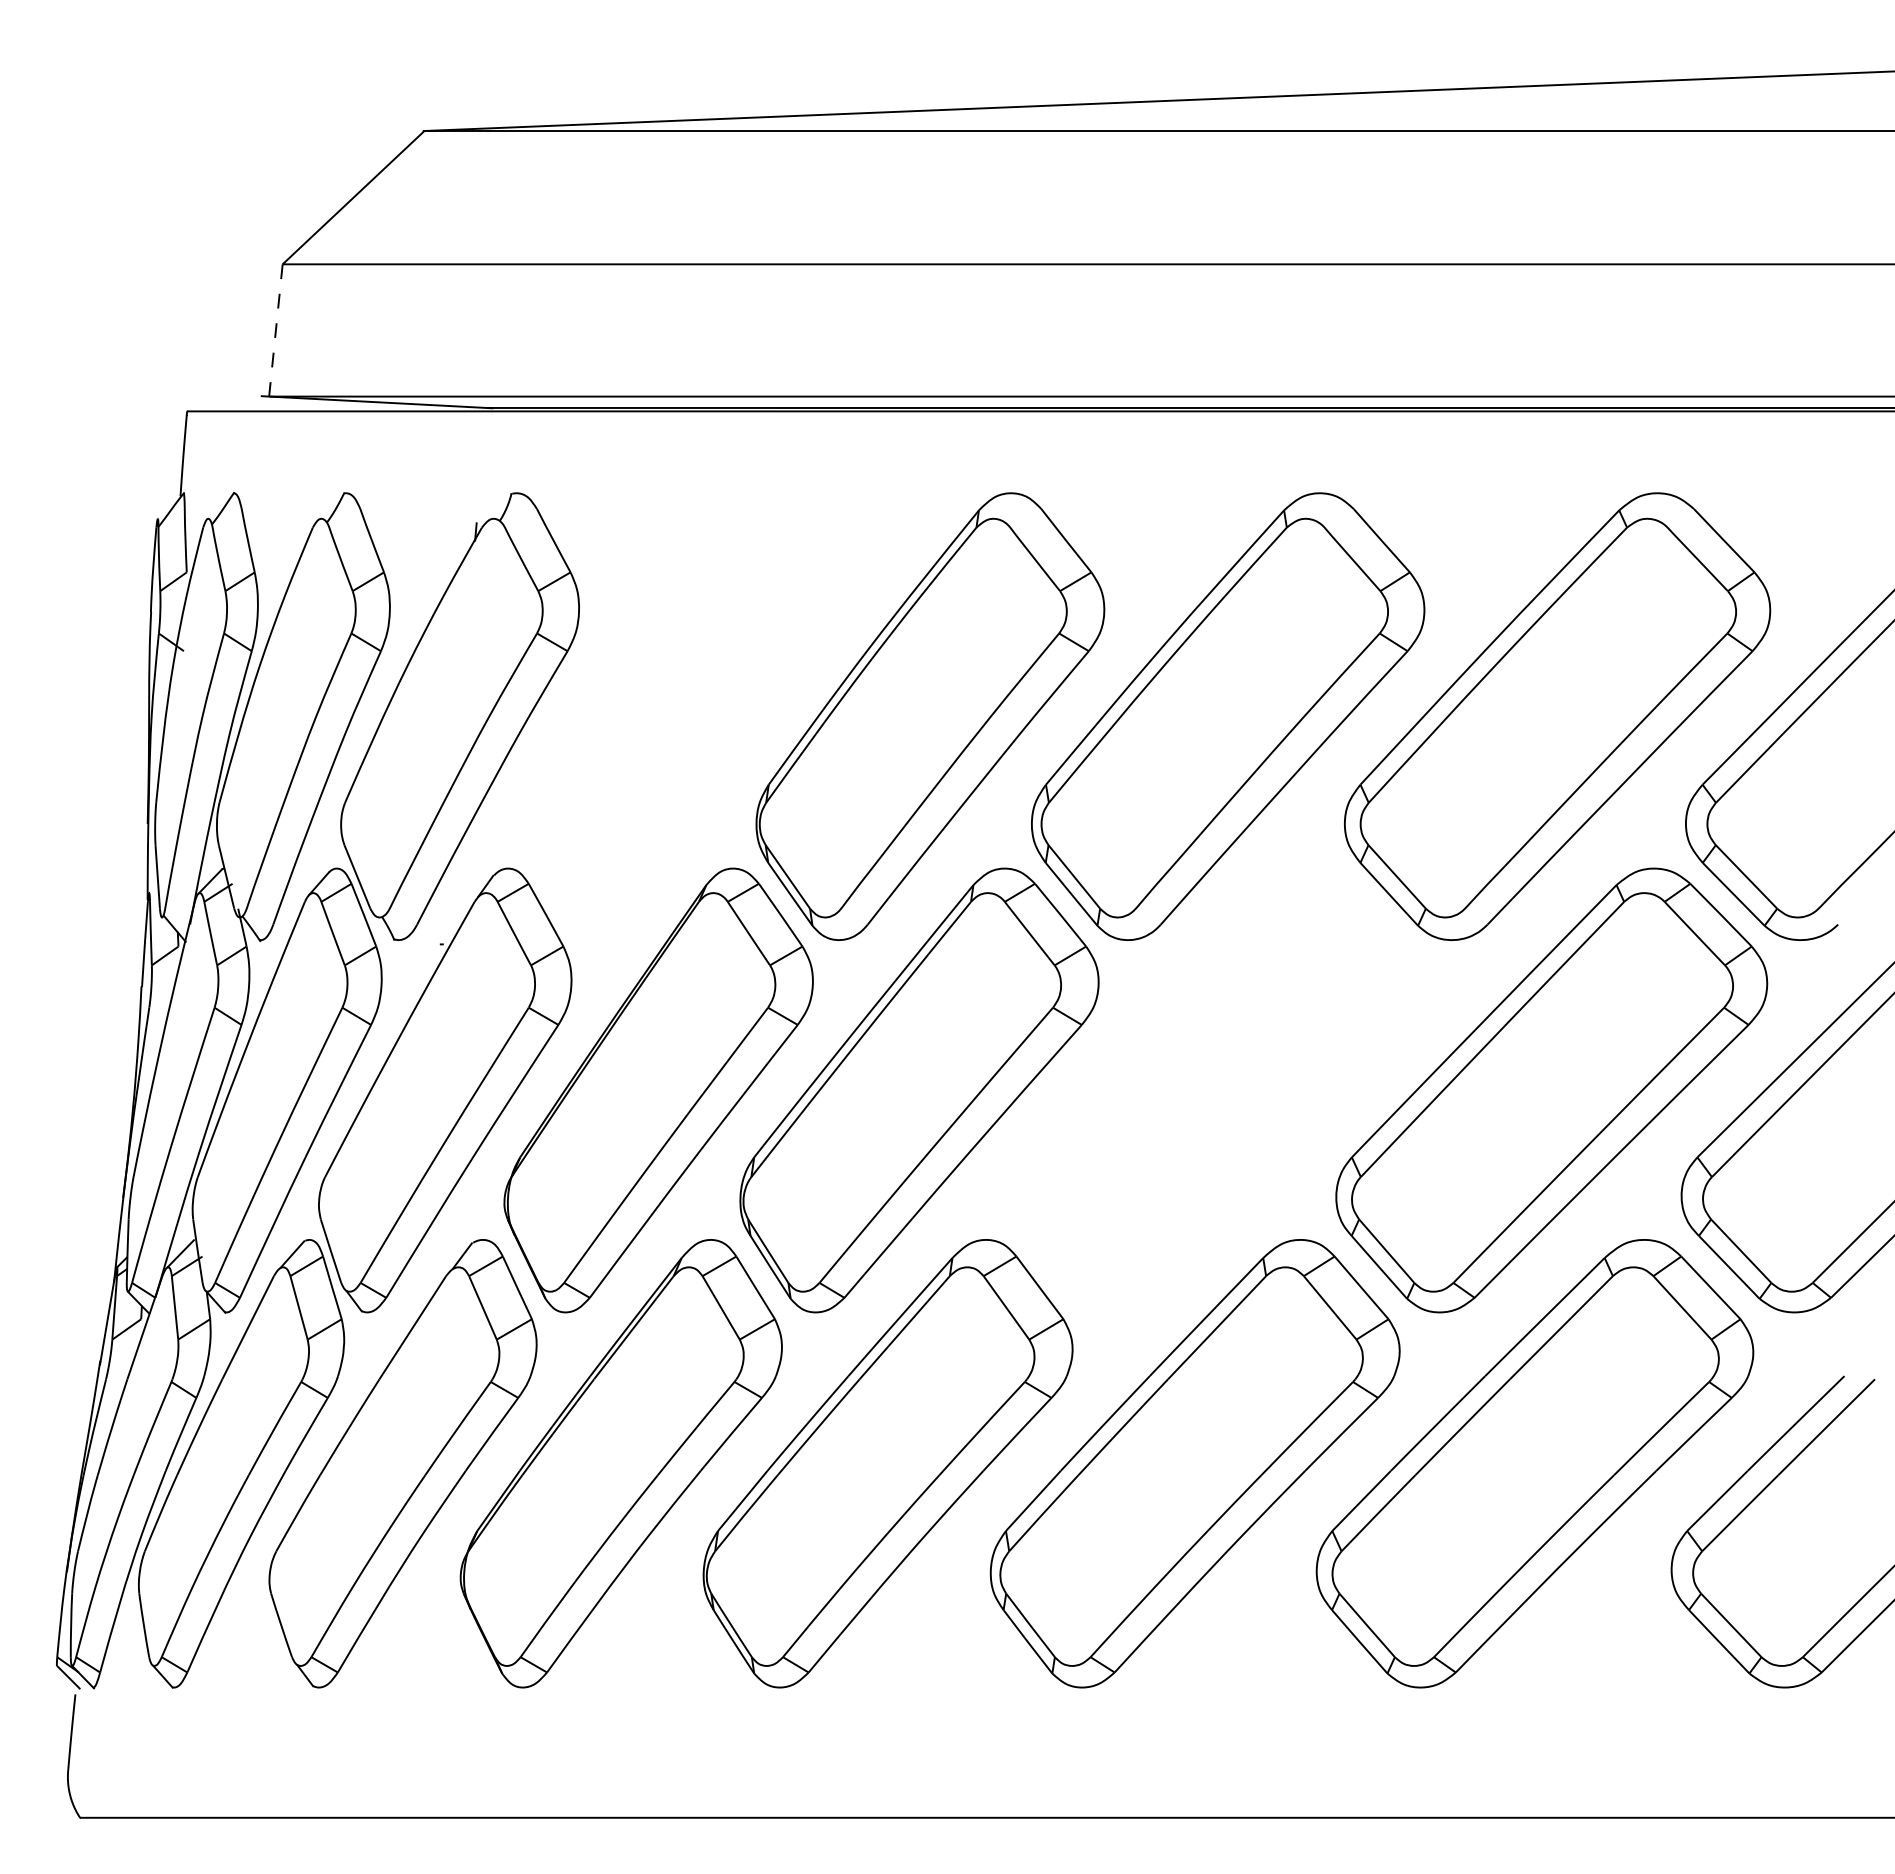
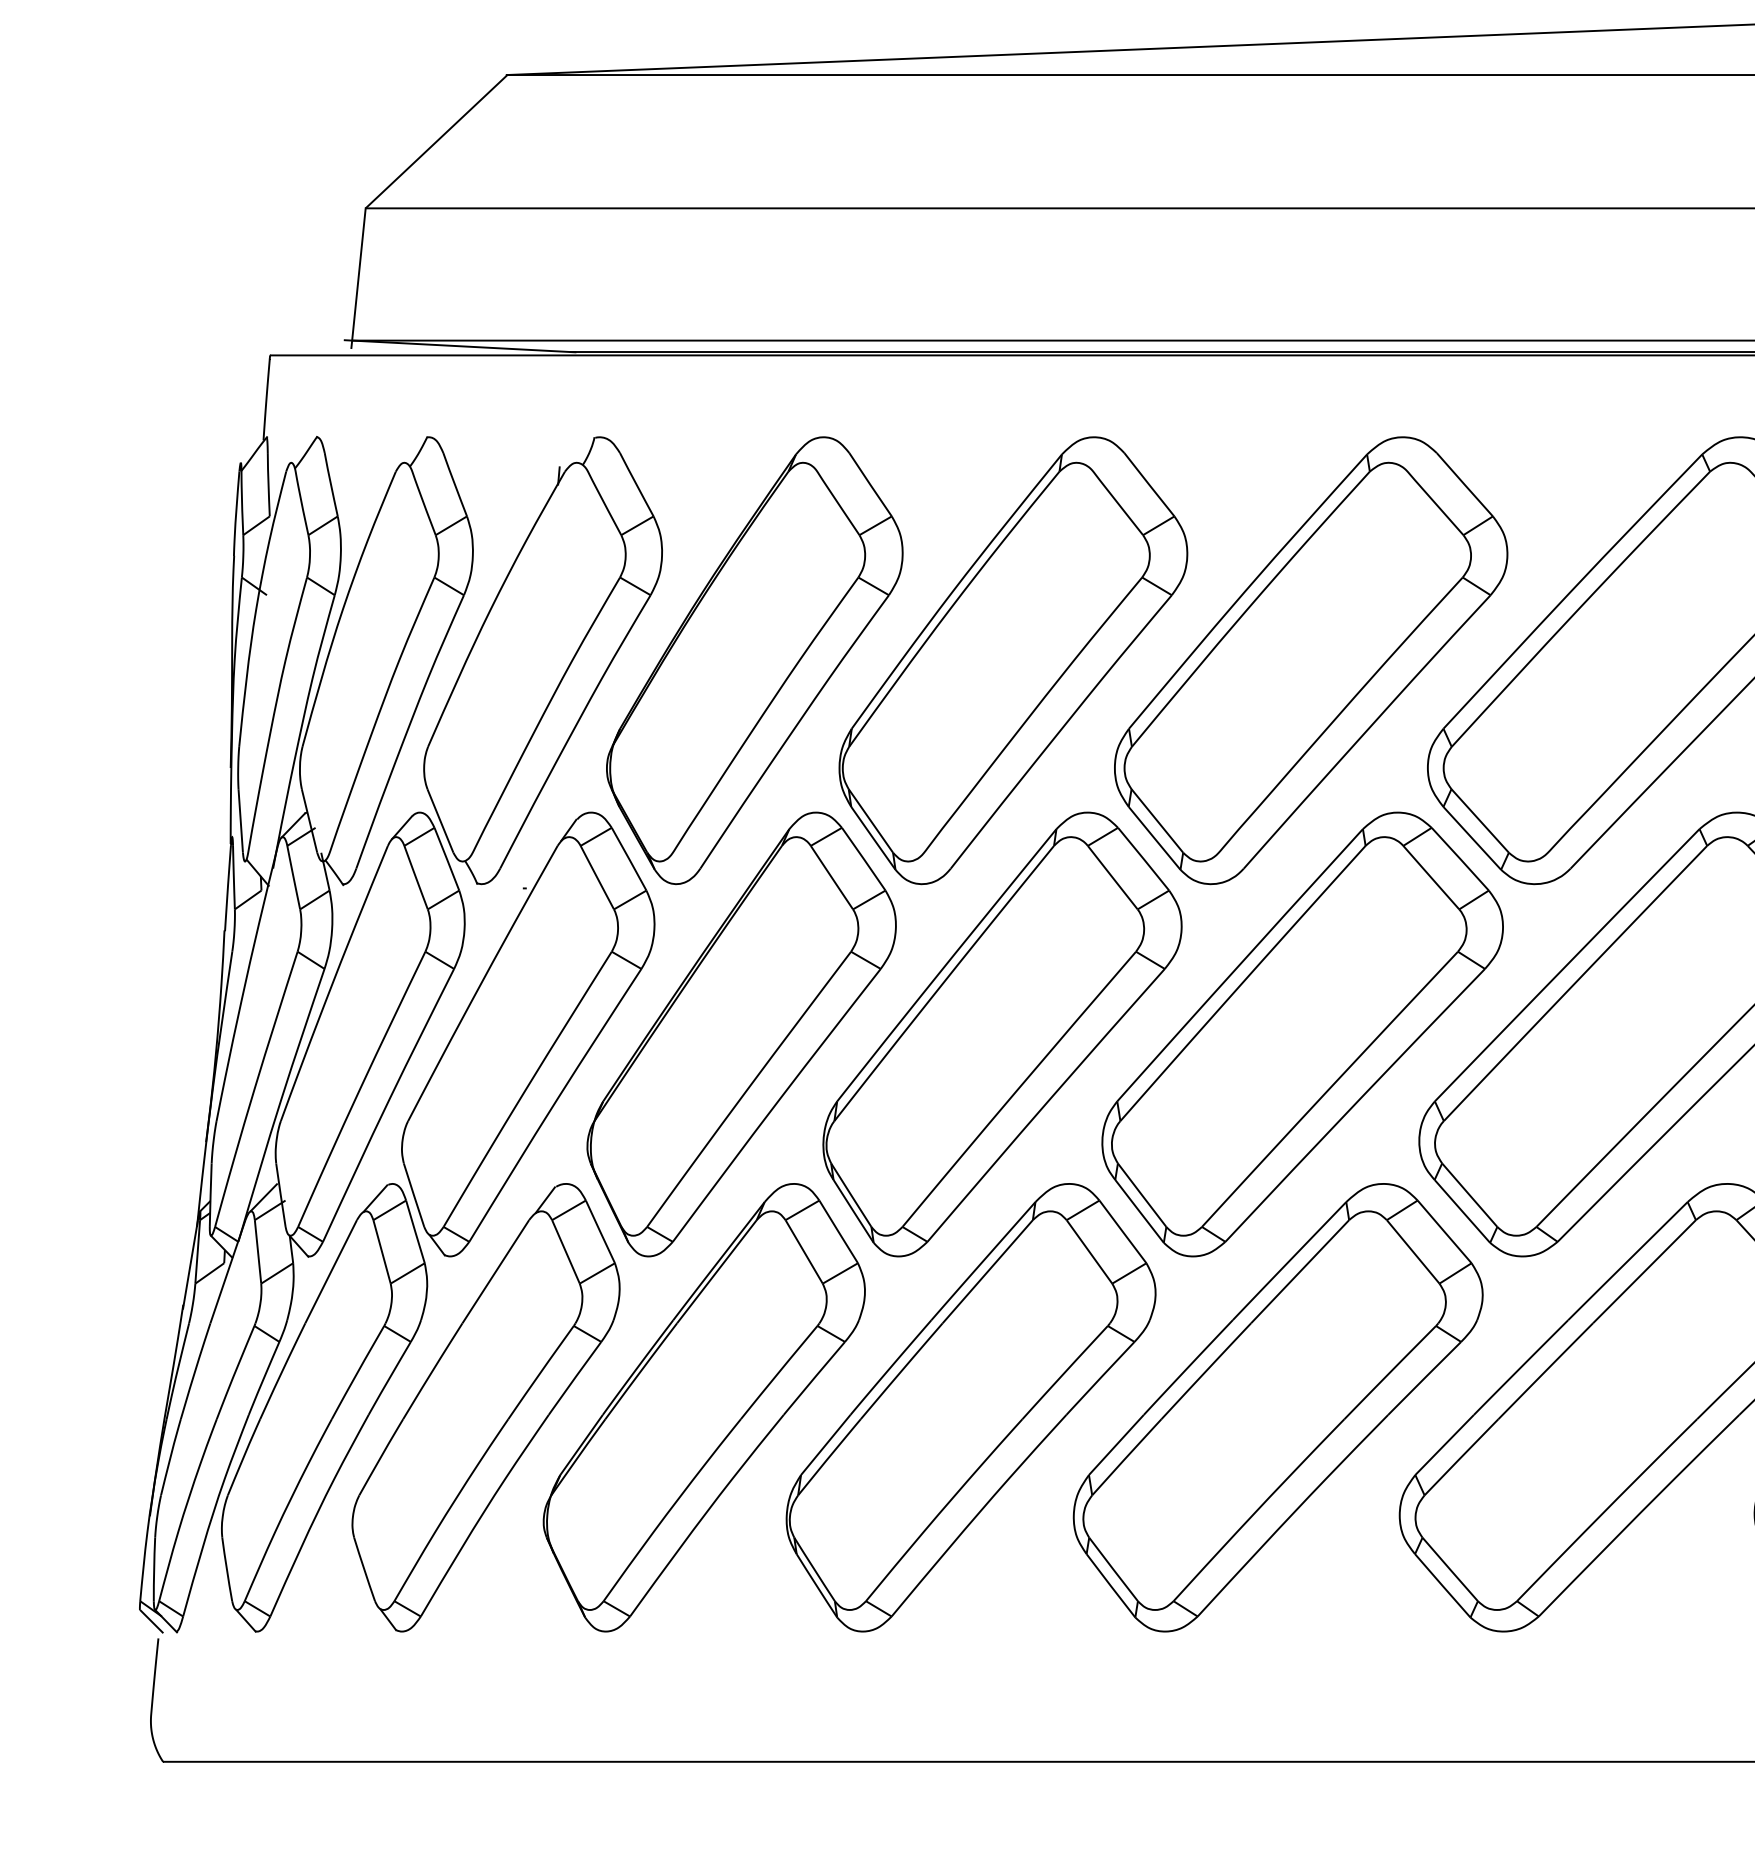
line: (275, 334) -> (358, 278), dashed -> solid
part: (671, 716) -> (754, 660), added
part: (1219, 1090) -> (1302, 1034), added

